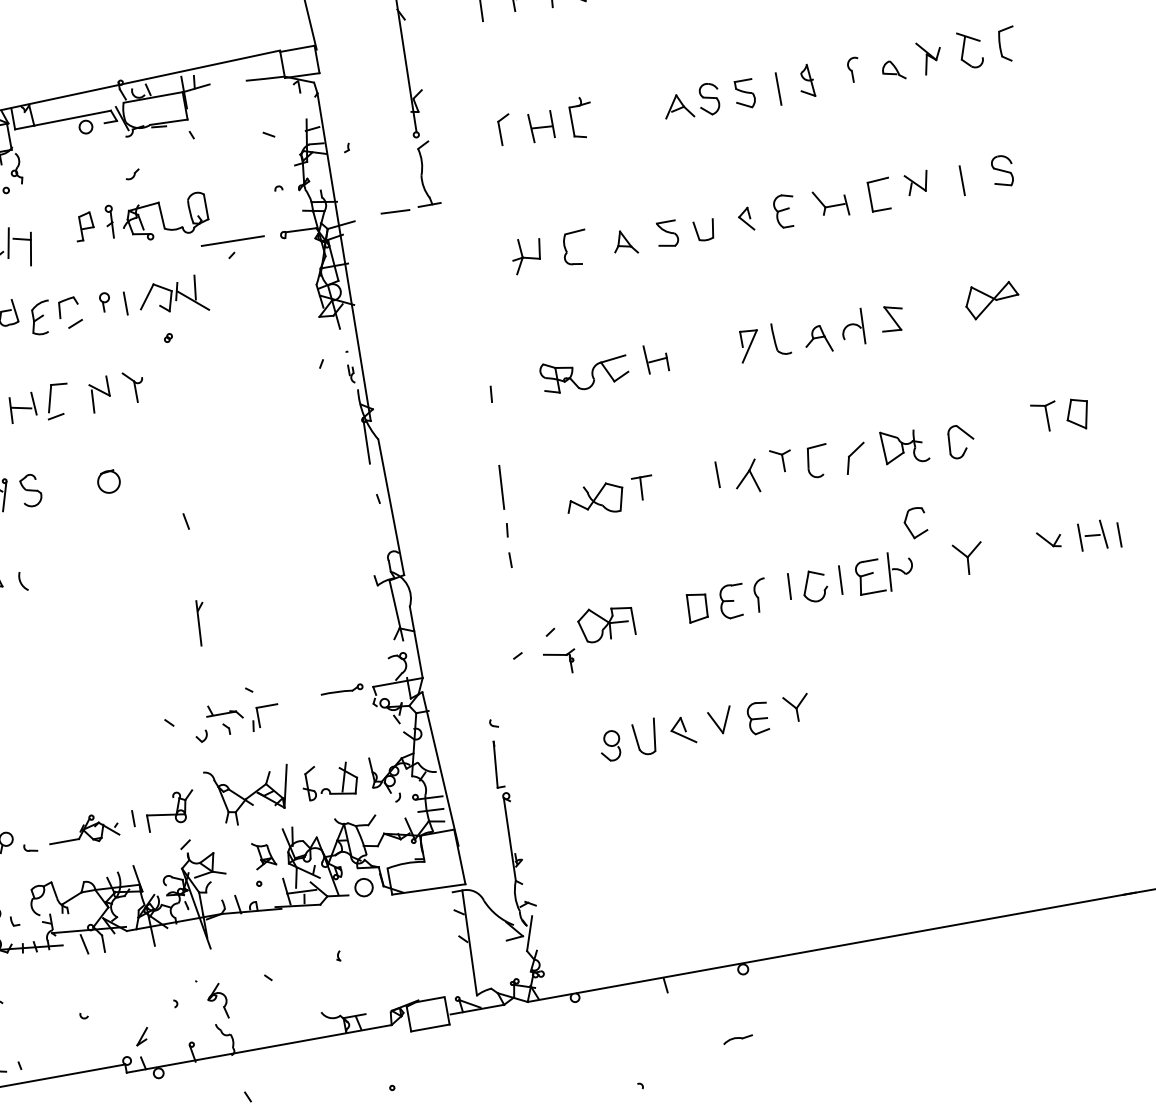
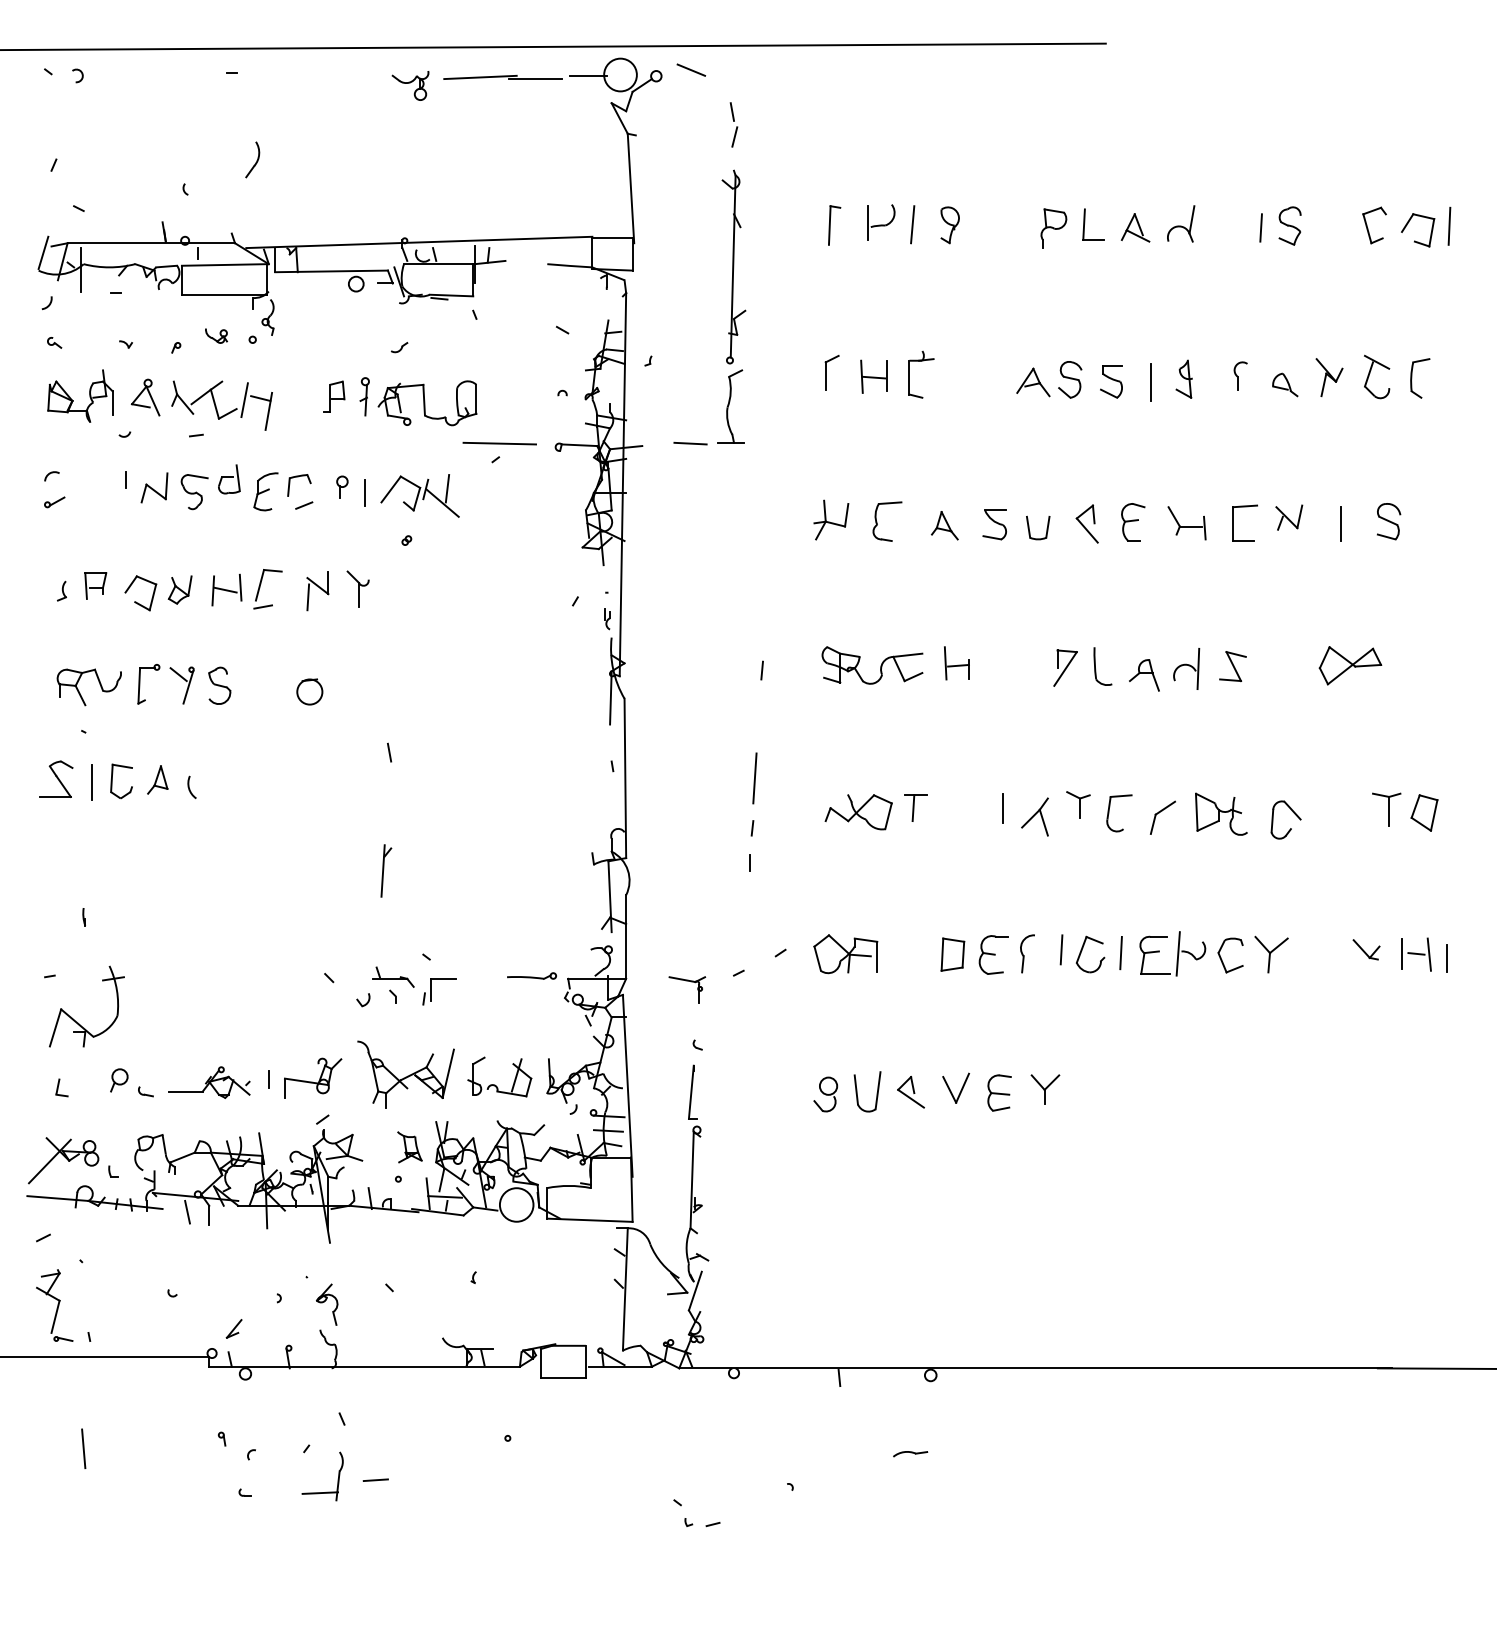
part: (745, 219) -> (1086, 523), size x1.43
part: (909, 527) -> (1222, 959), moved
part: (559, 655) -> (687, 981), moved
circle: (363, 887) -> (516, 1204), size x1.67

